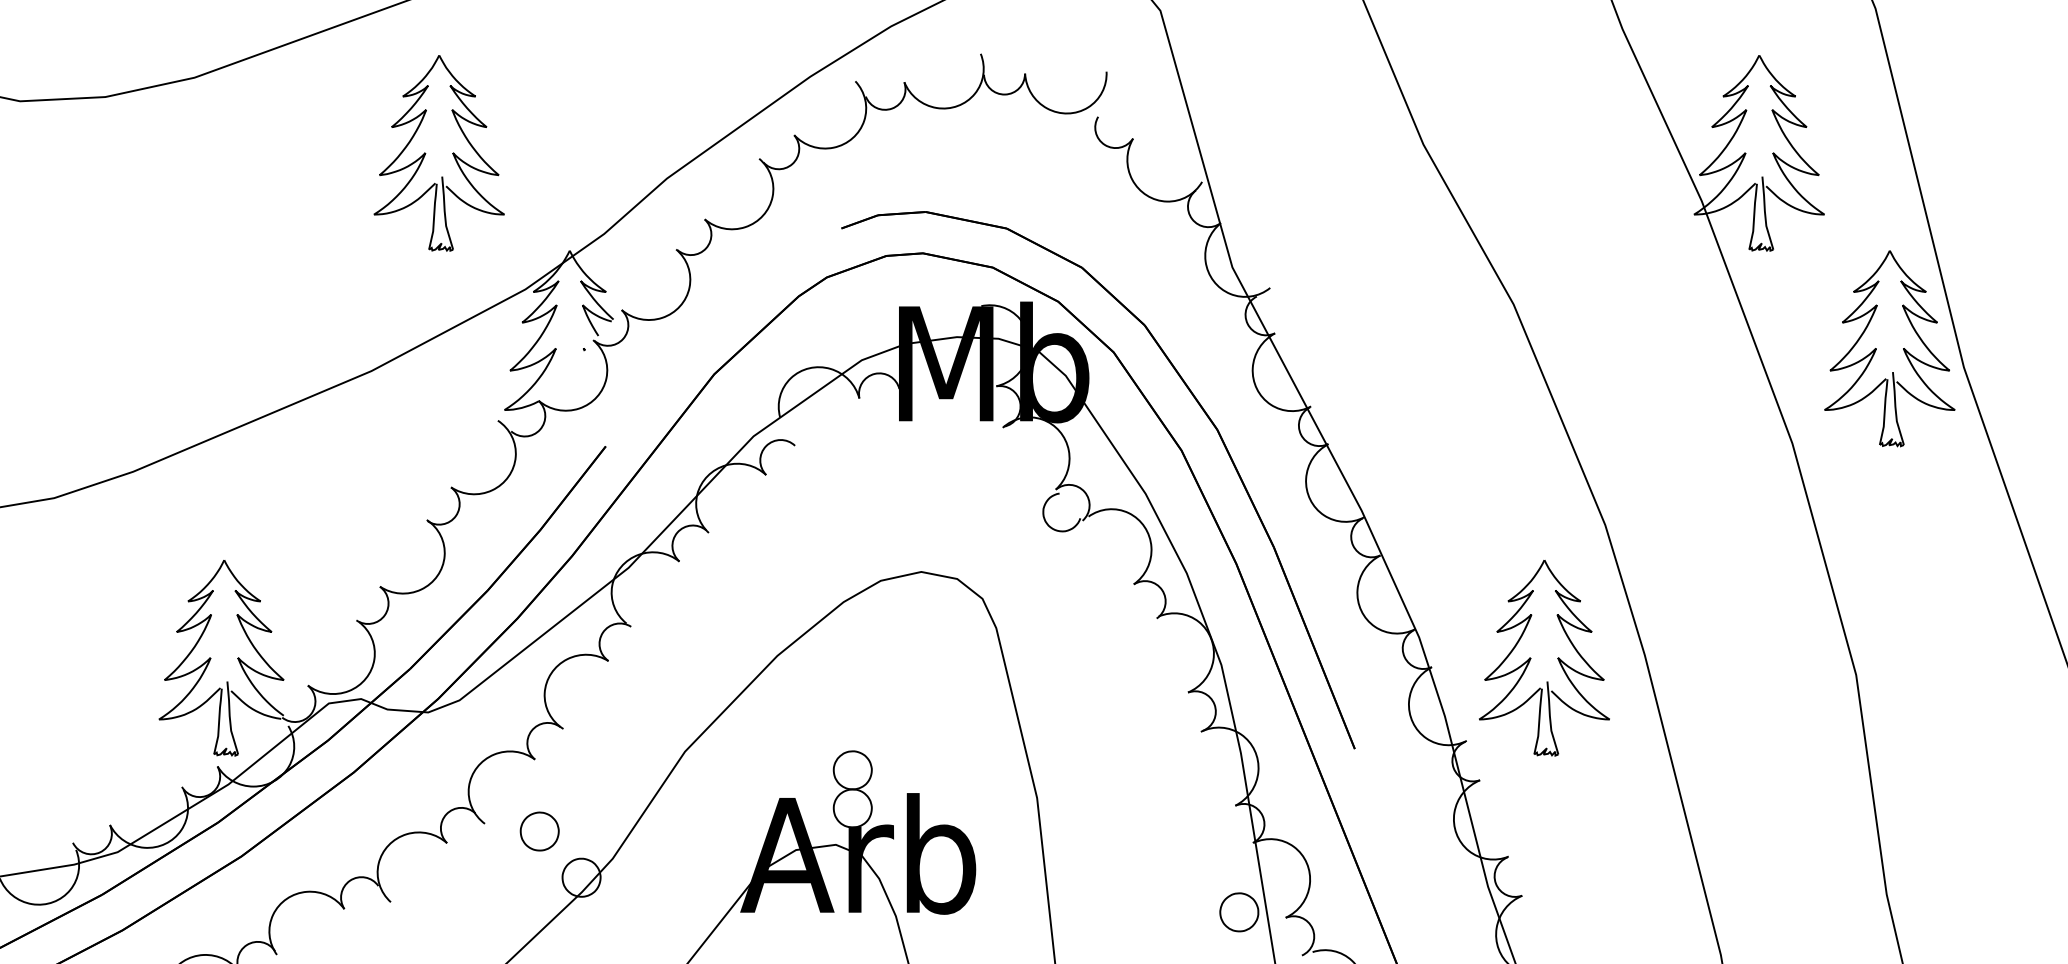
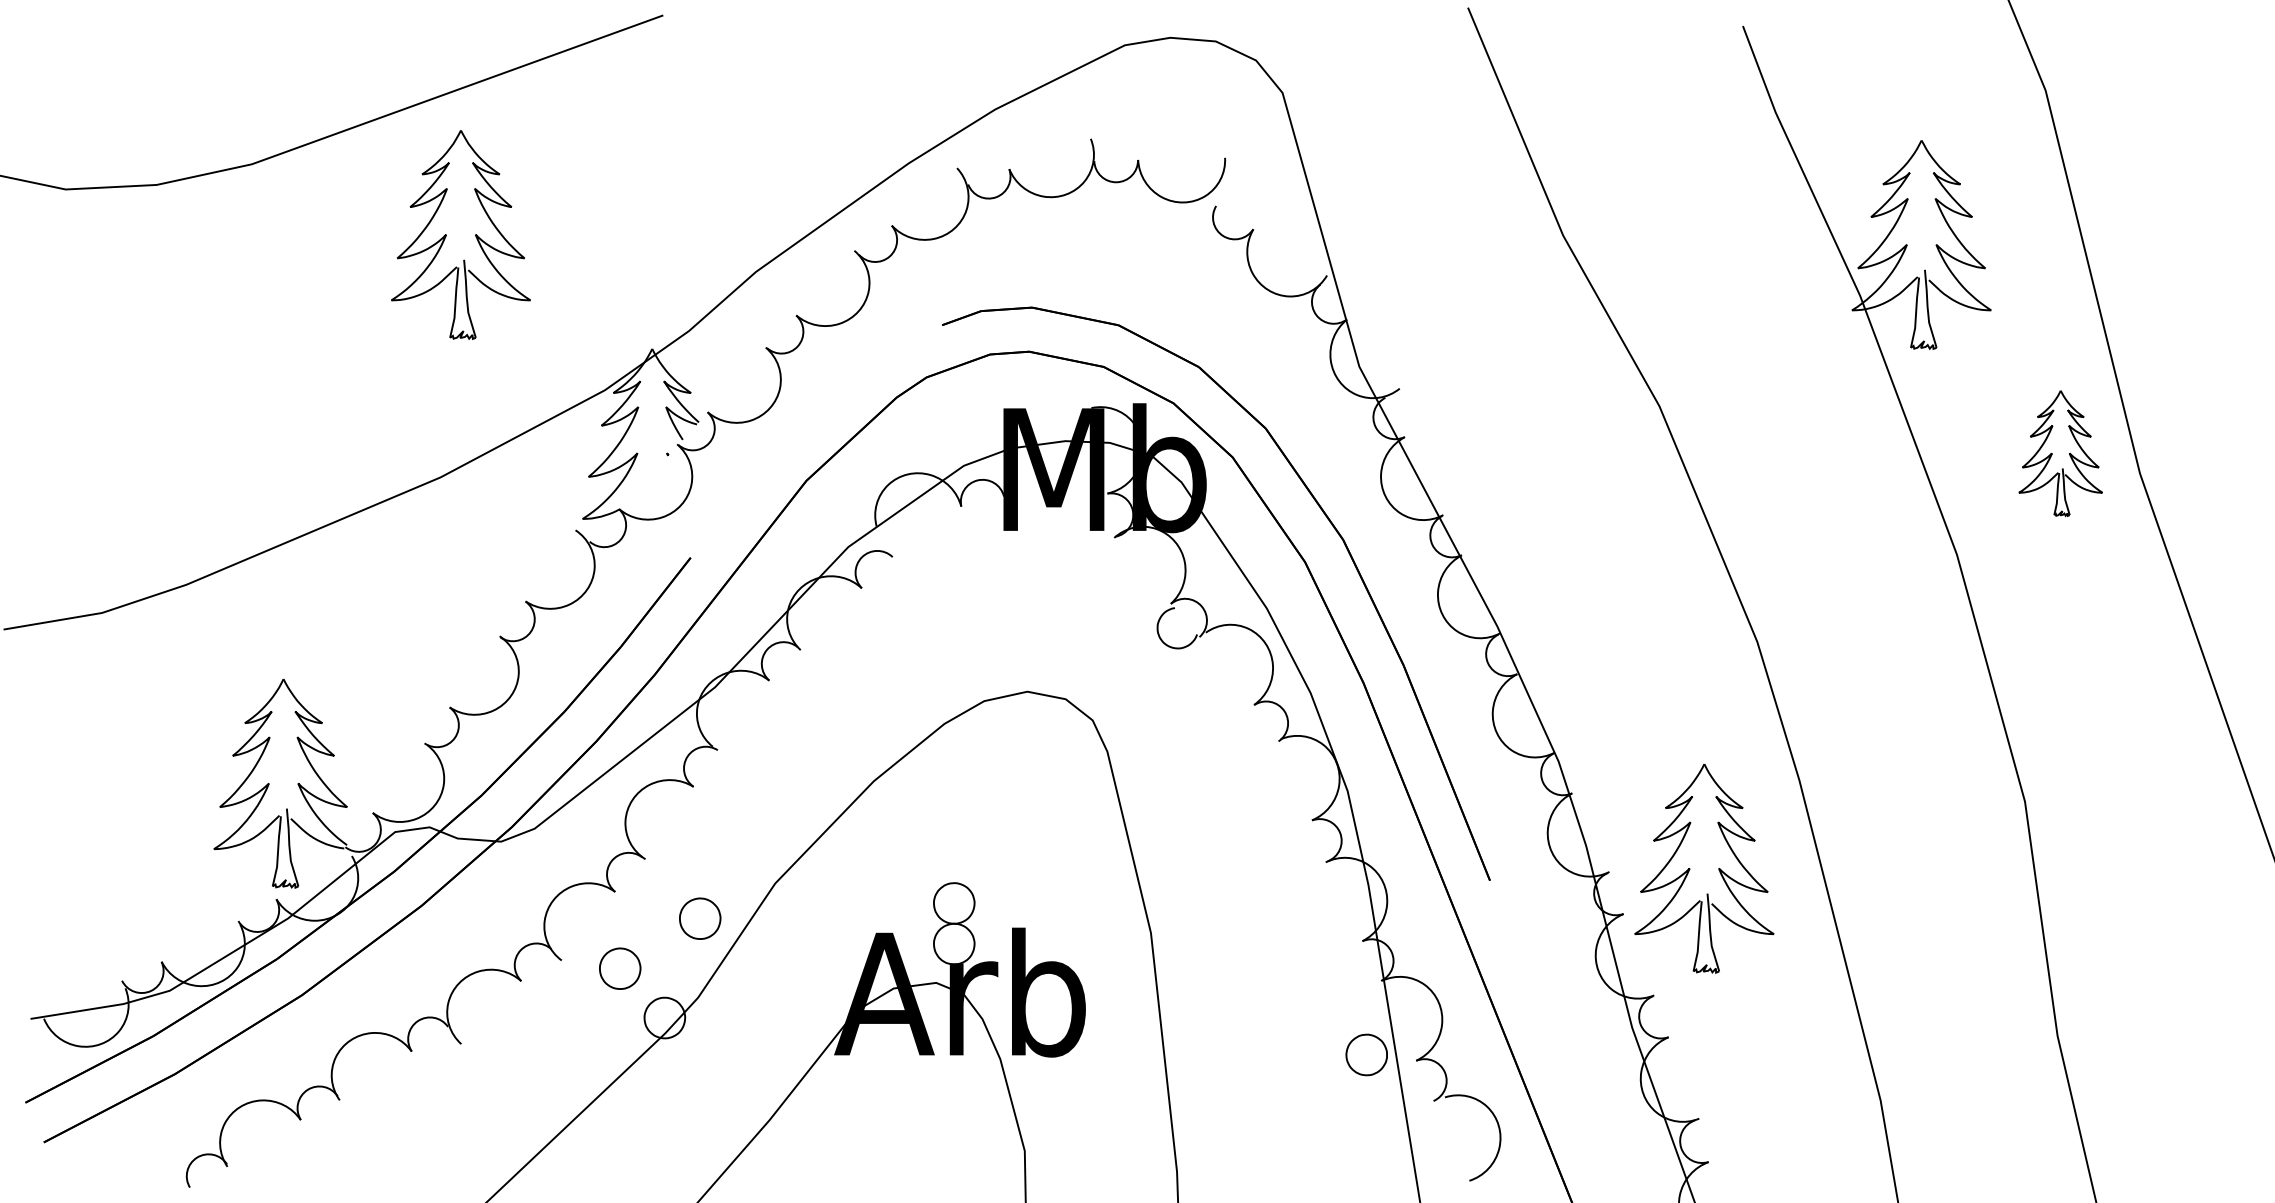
part: (425, 152) -> (446, 234), moved
part: (1889, 348) -> (2060, 453), size x0.6
part: (1531, 657) -> (1690, 868), moved
part: (614, 784) -> (700, 918), added

